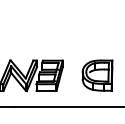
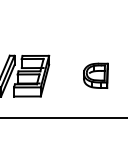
part: (97, 75) -> (95, 75), size x0.6

